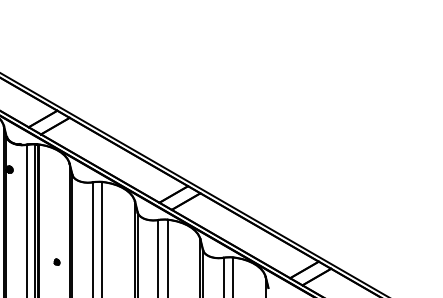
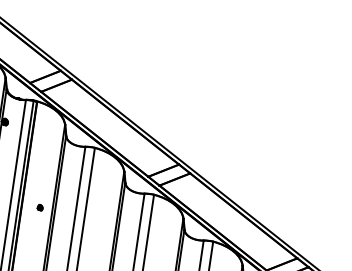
part: (56, 261) -> (39, 206), moved

